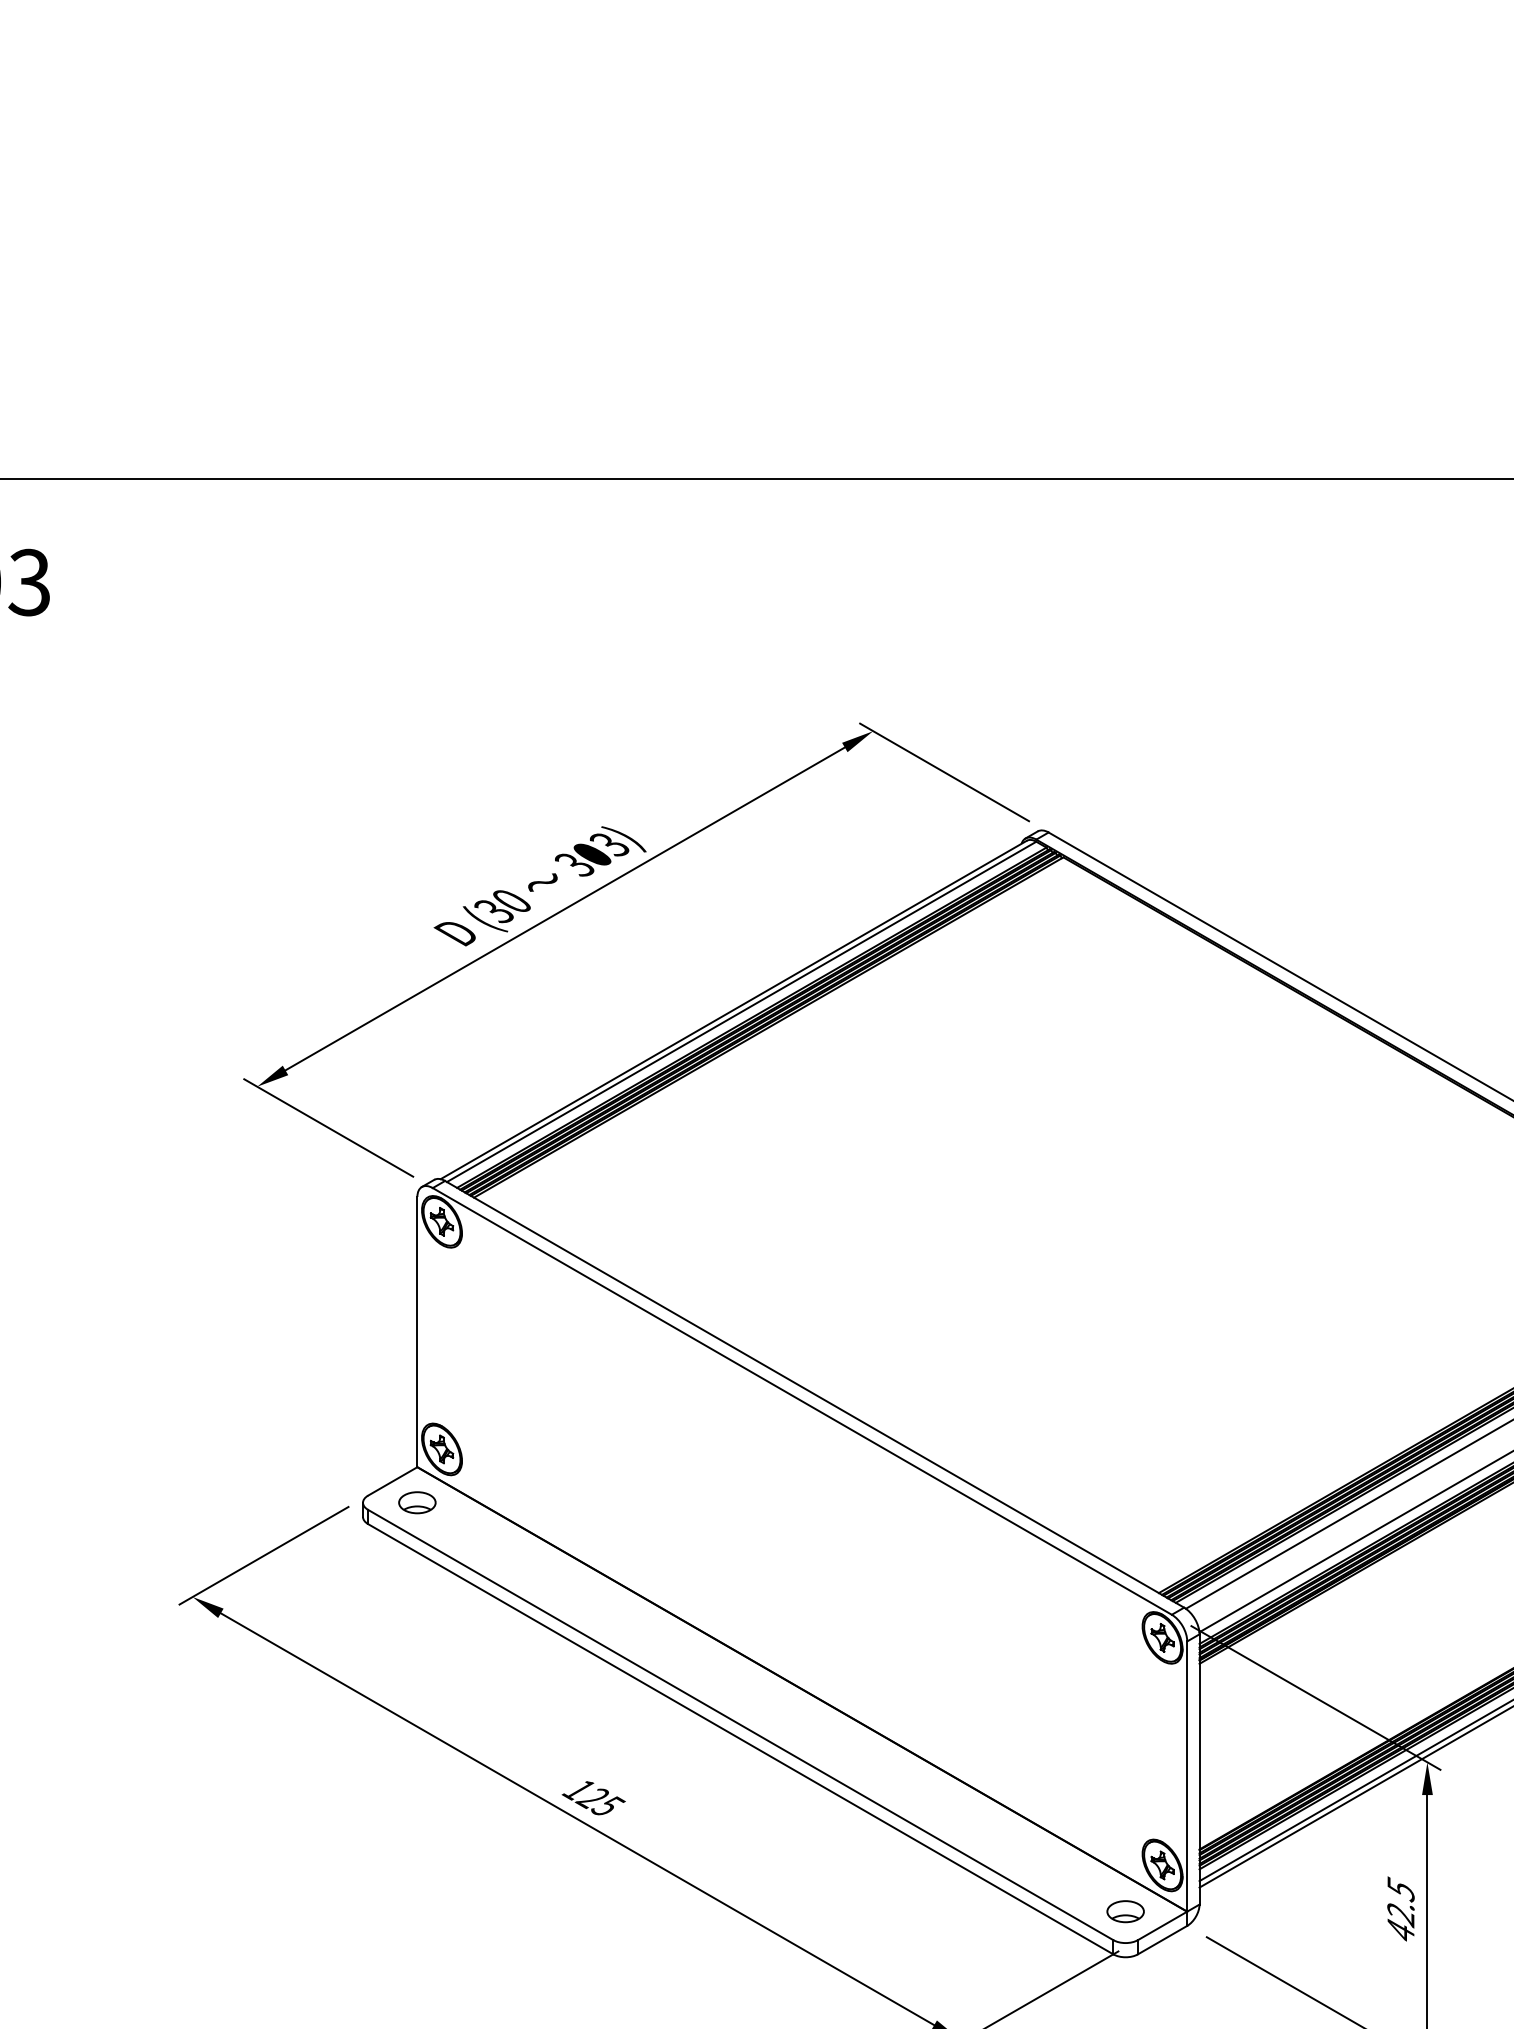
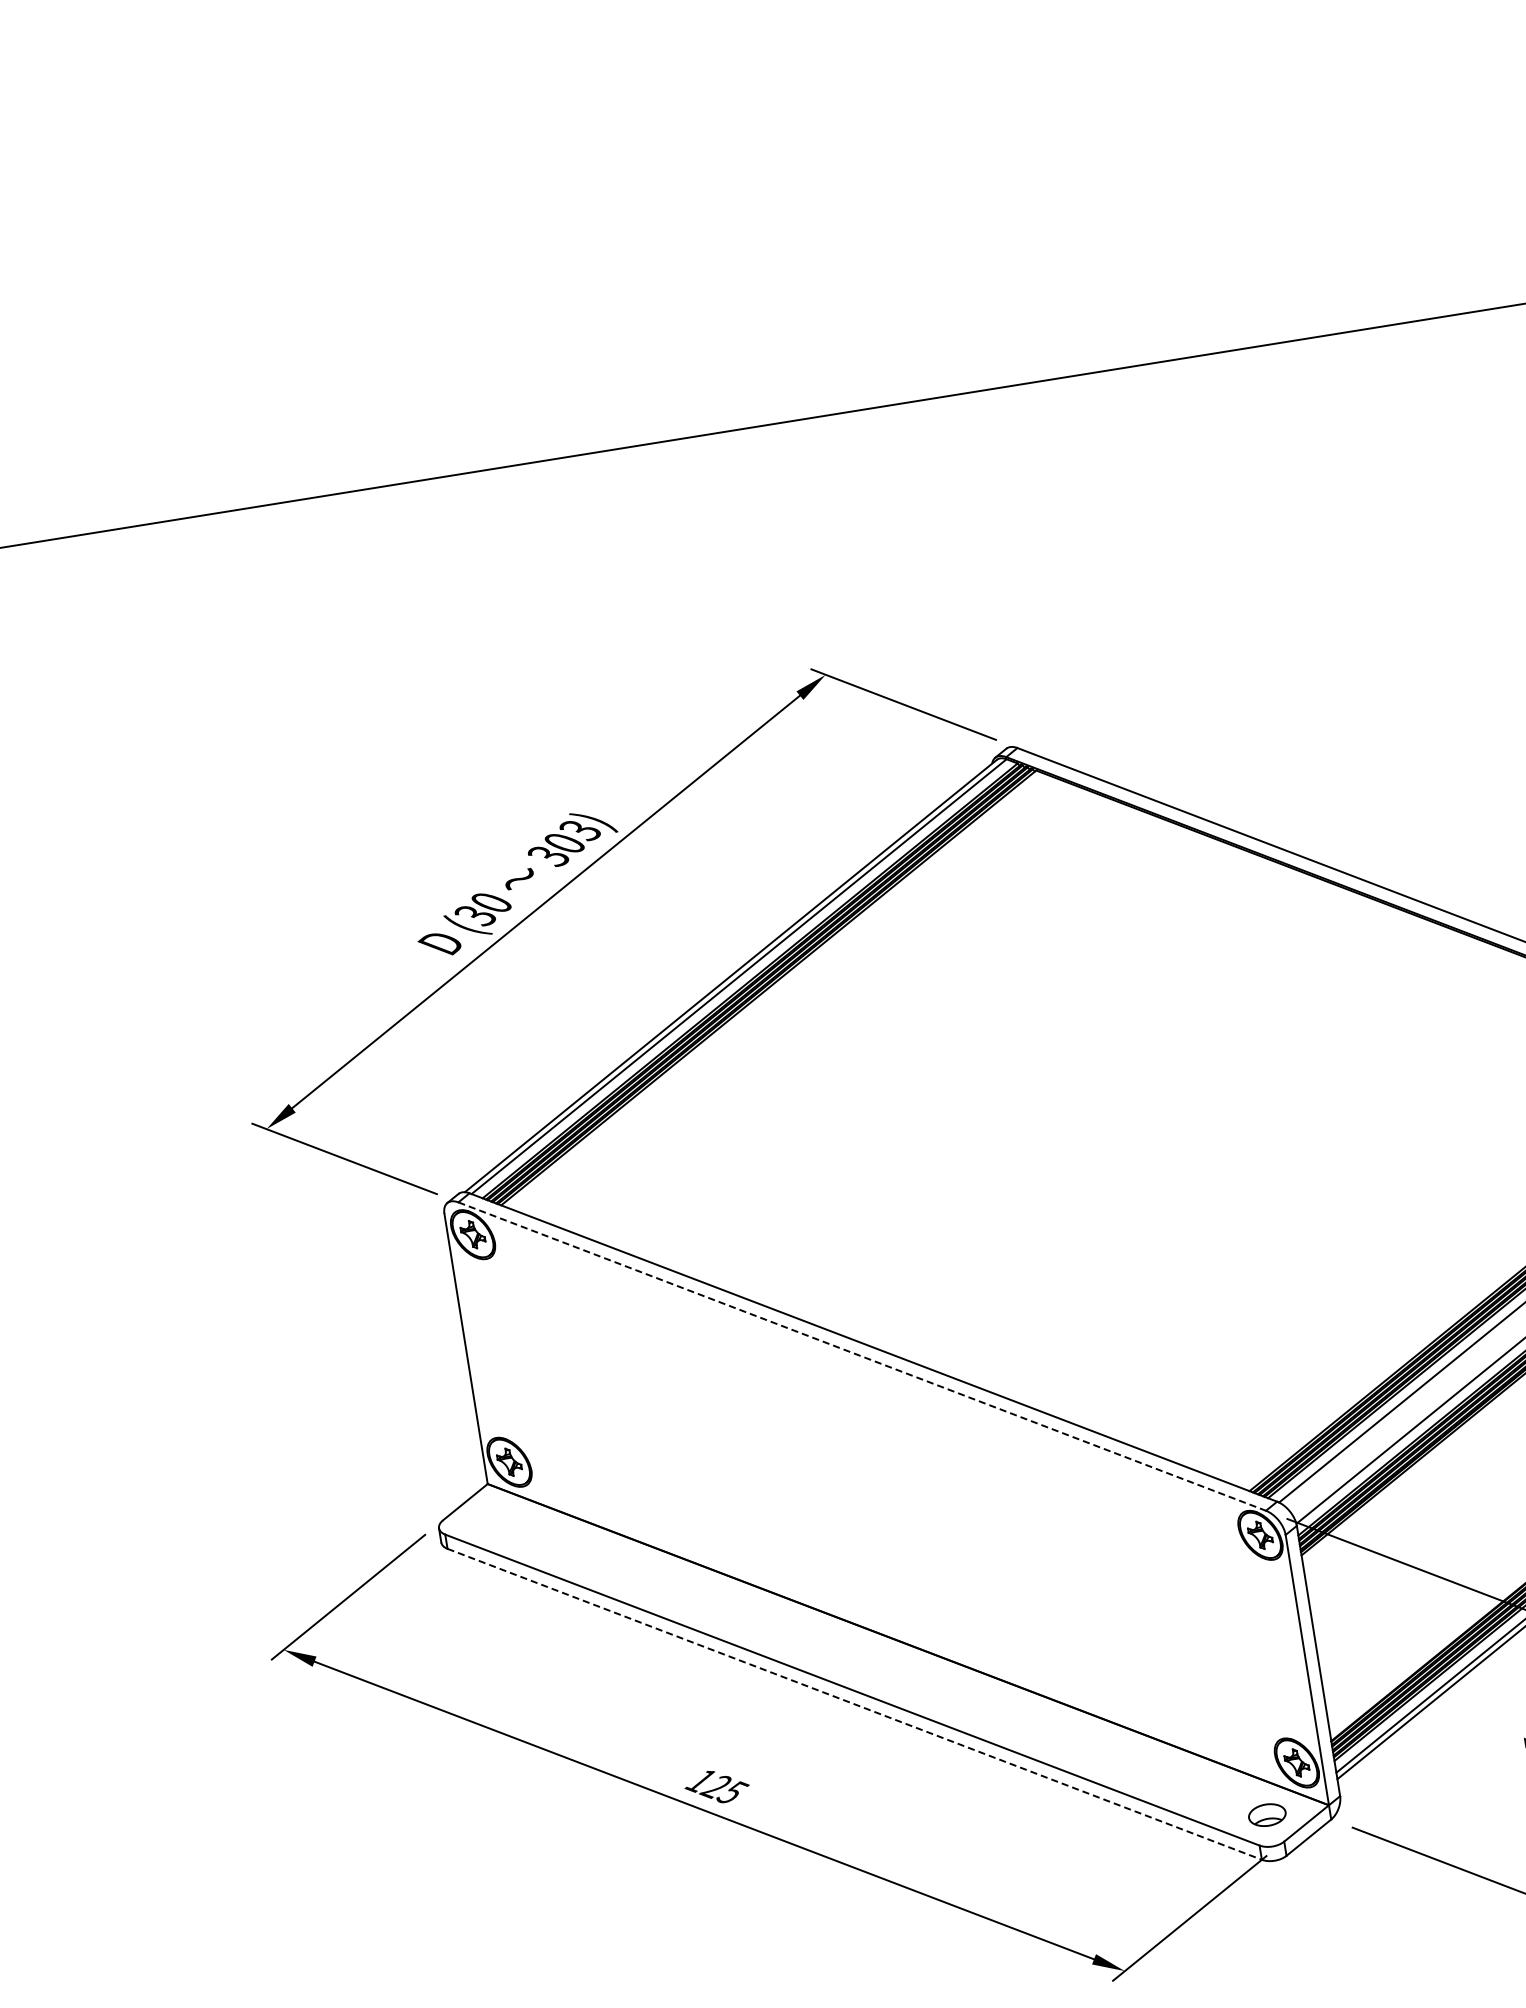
line: (802, 1401) -> (862, 1356), solid -> dashed
part: (417, 1502) -> (493, 1519), removed
line: (741, 1739) -> (855, 1704), solid -> dashed

